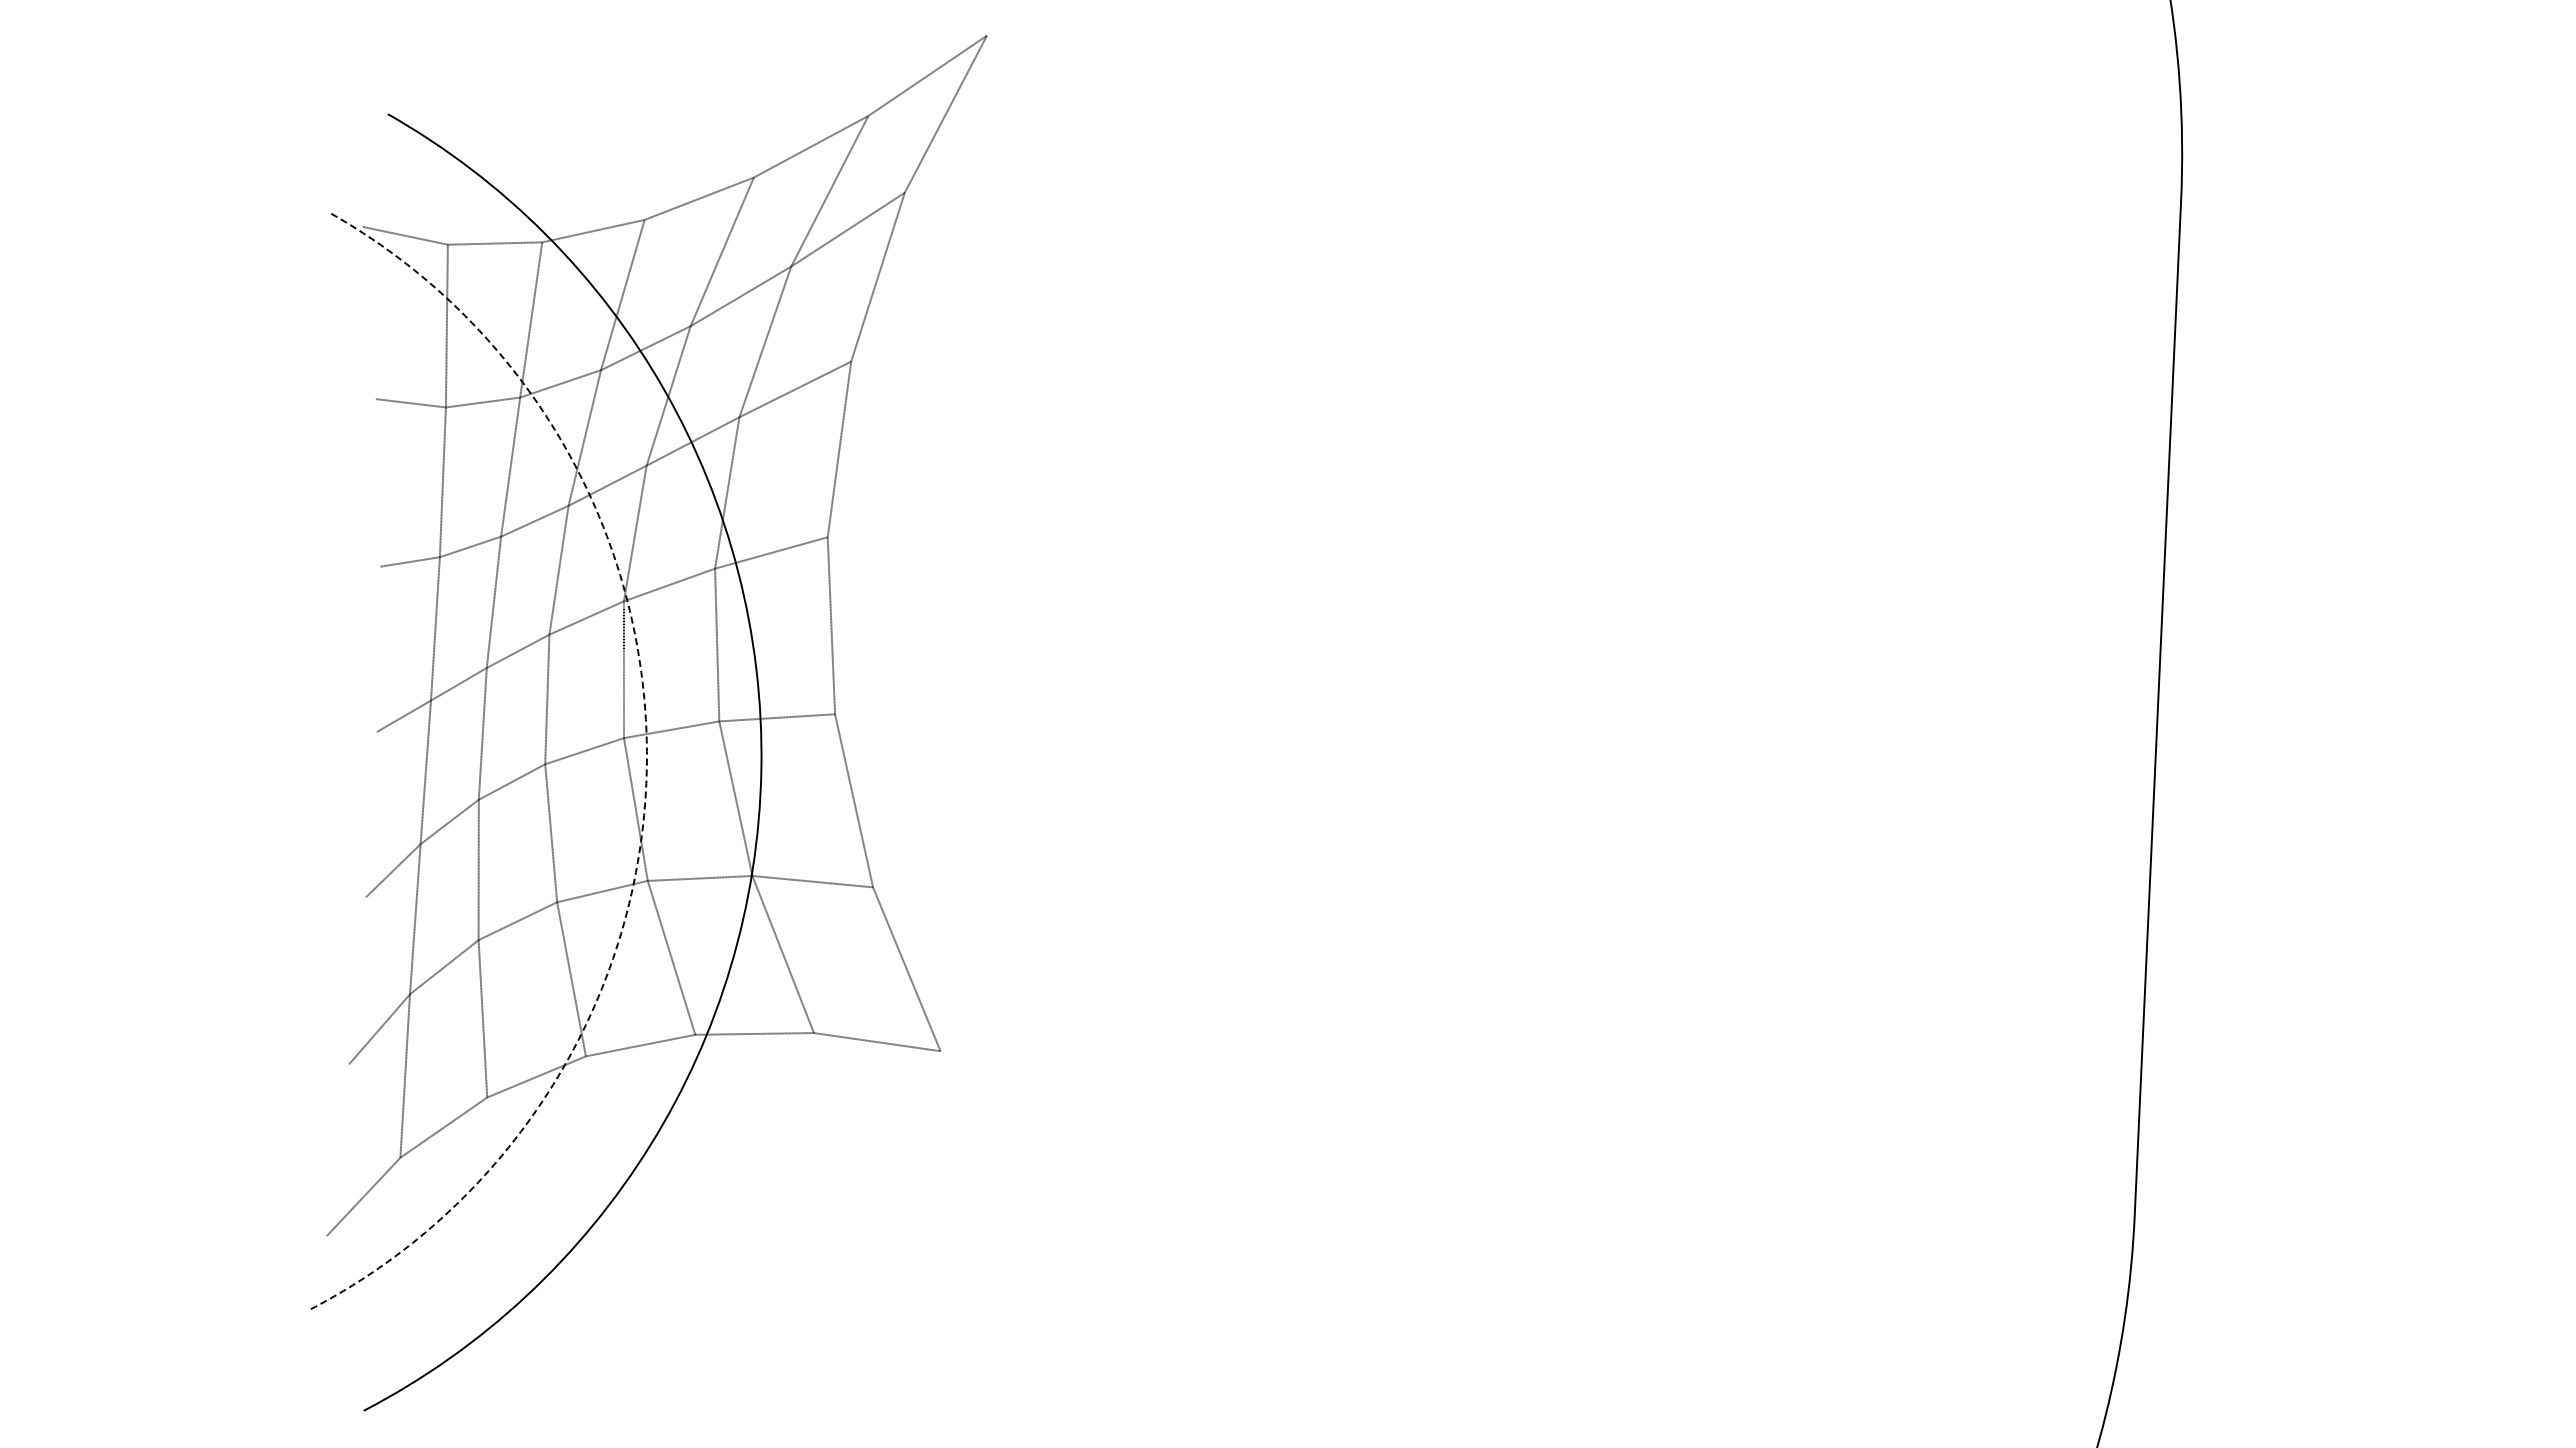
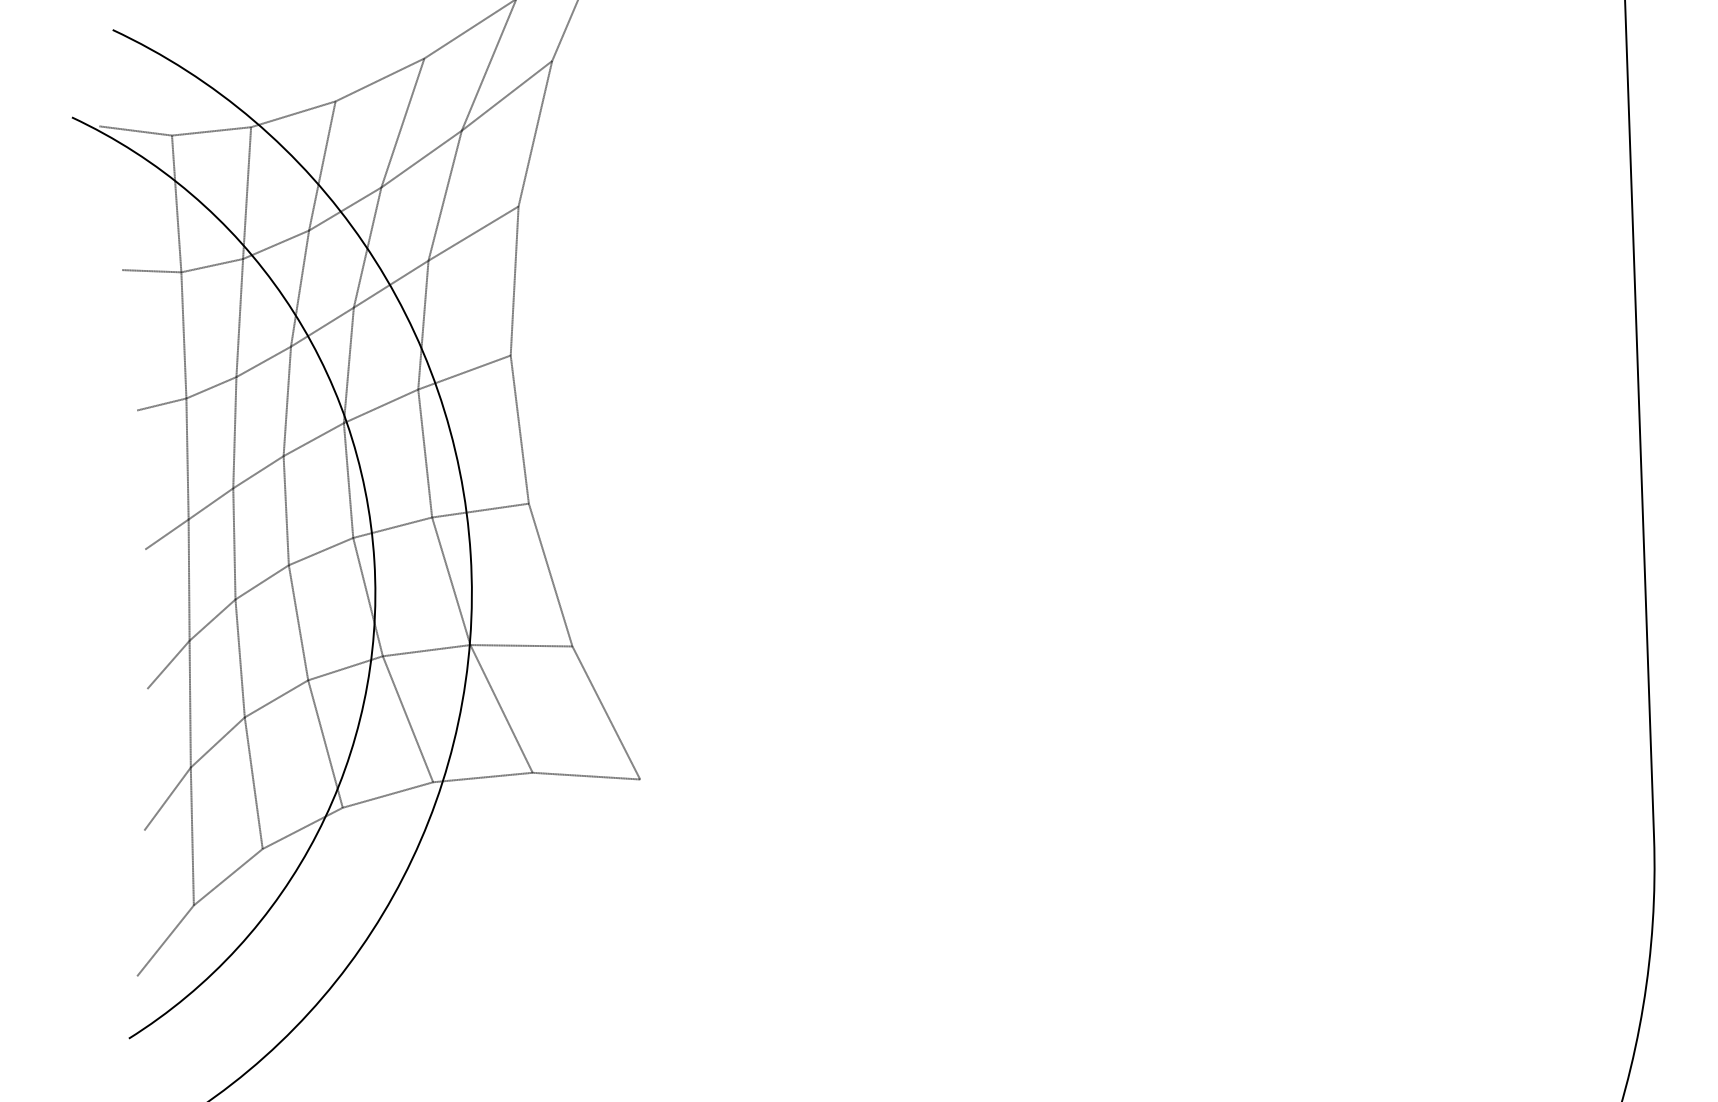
arc: (646, 767) -> (374, 561), dashed -> solid

